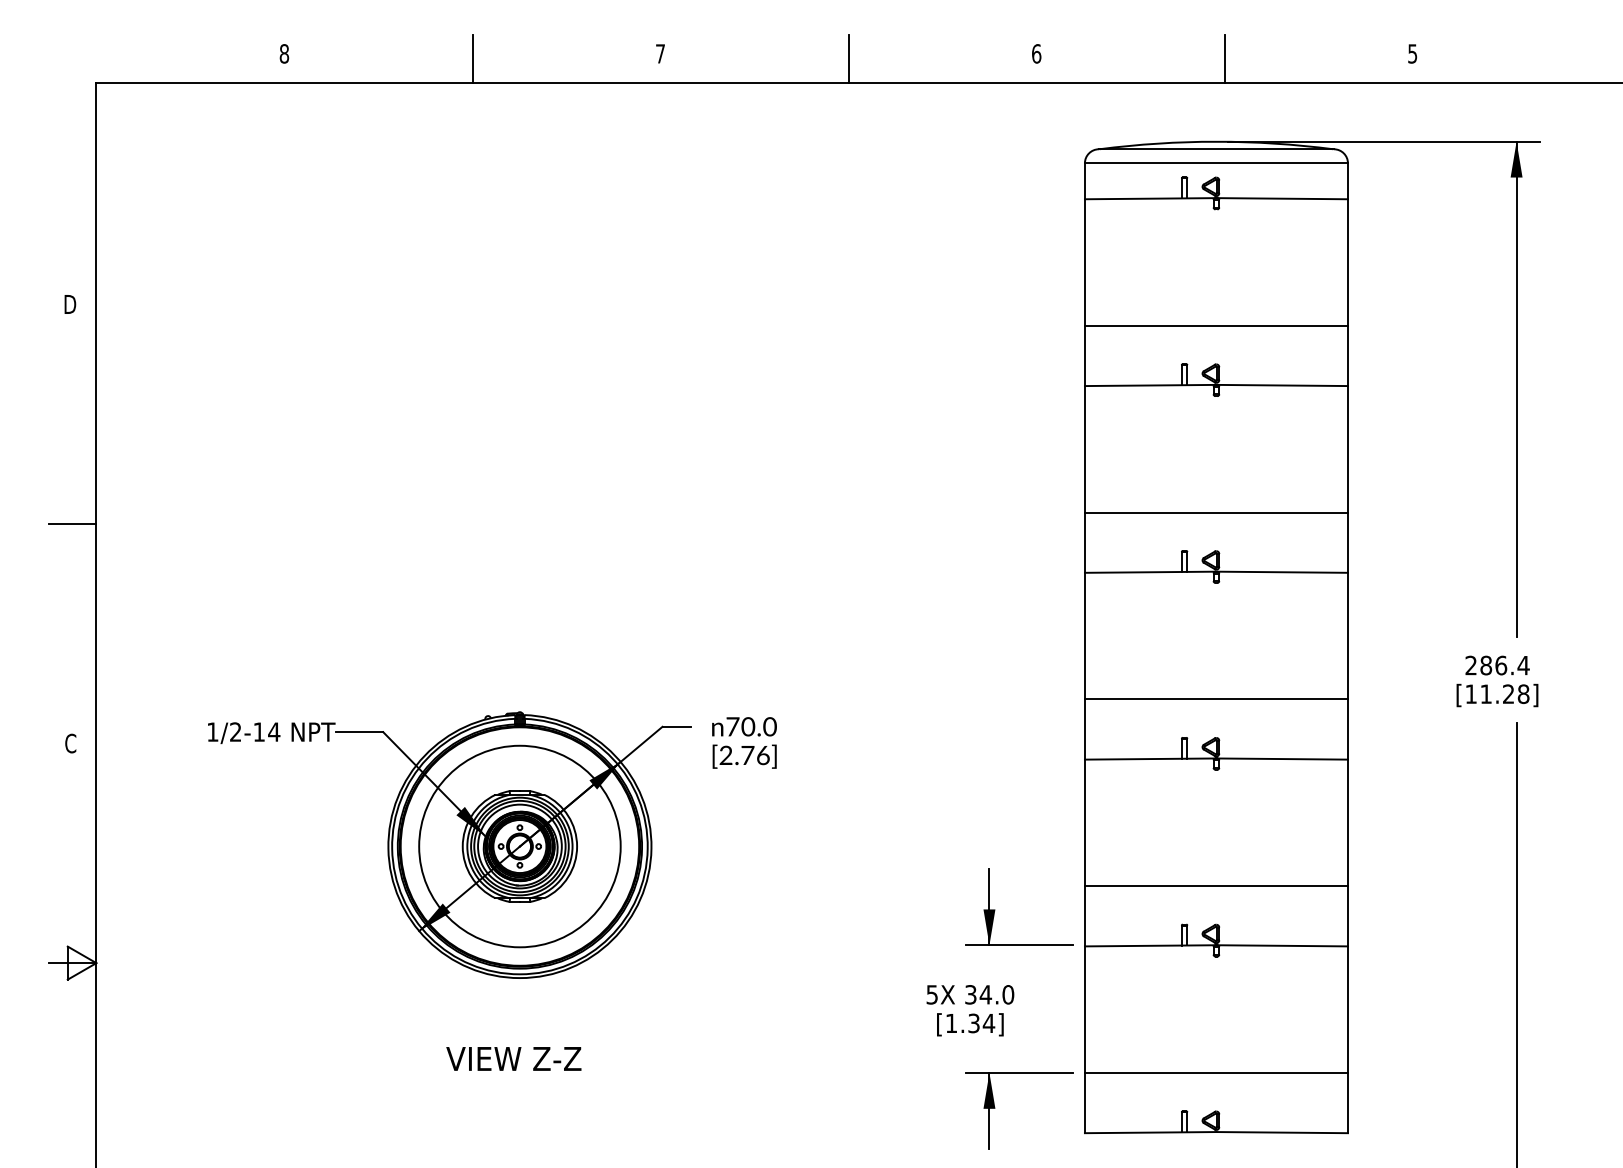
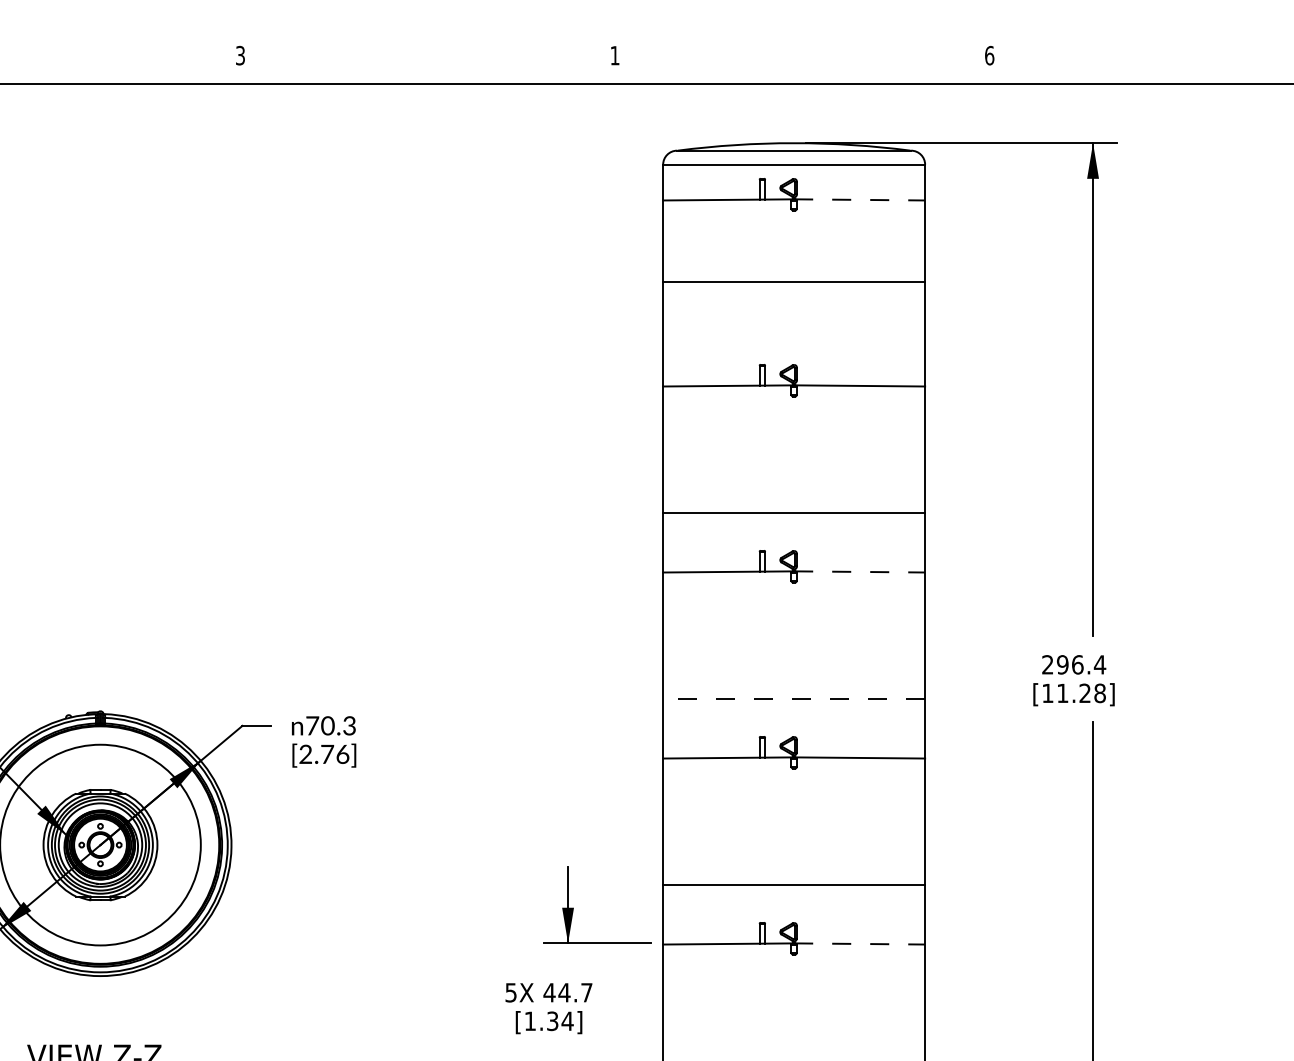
text: (660, 53) -> (240, 55), 7 -> 3
text: (1036, 53) -> (614, 55), 6 -> 1
text: (1412, 53) -> (989, 55), 5 -> 6
line: (472, 58) -> (53, 60), removed
line: (848, 58) -> (427, 60), removed
line: (1224, 58) -> (802, 60), removed
line: (1282, 198) -> (859, 199), solid -> dashed
line: (1215, 325) -> (793, 281), moved
line: (1282, 572) -> (859, 572), solid -> dashed
text: (1486, 665) -> (1063, 664), 286.4 -> 296.4
line: (1216, 699) -> (794, 698), solid -> dashed
text: (769, 726) -> (349, 725), 70.0 -> 70.3
line: (1282, 945) -> (859, 943), solid -> dashed
text: (989, 994) -> (568, 992), 34.0 -> 44.7

